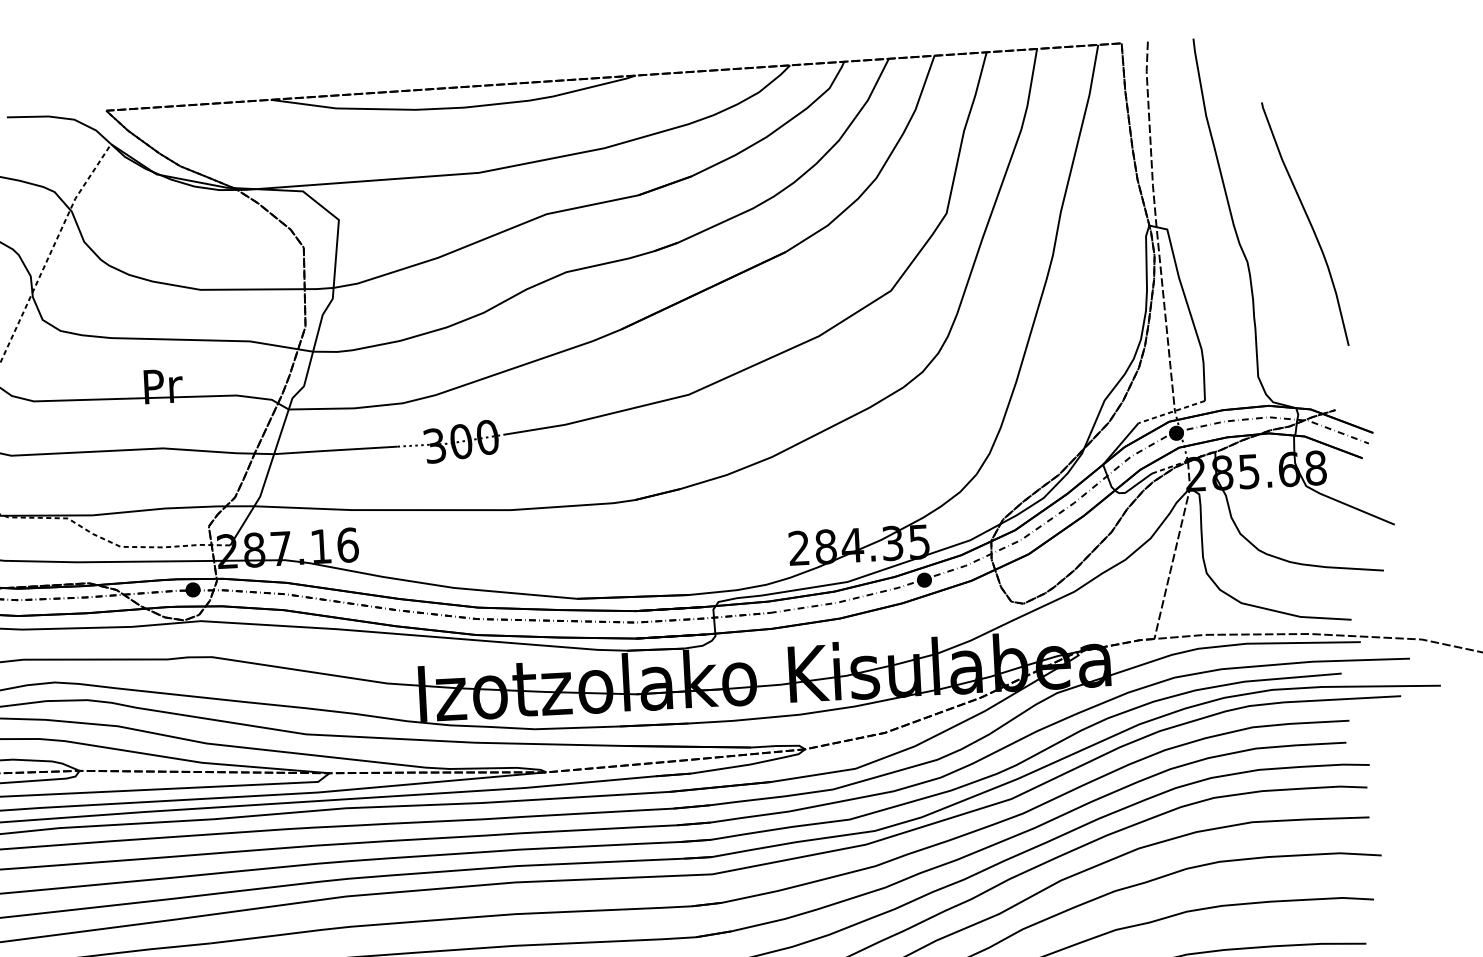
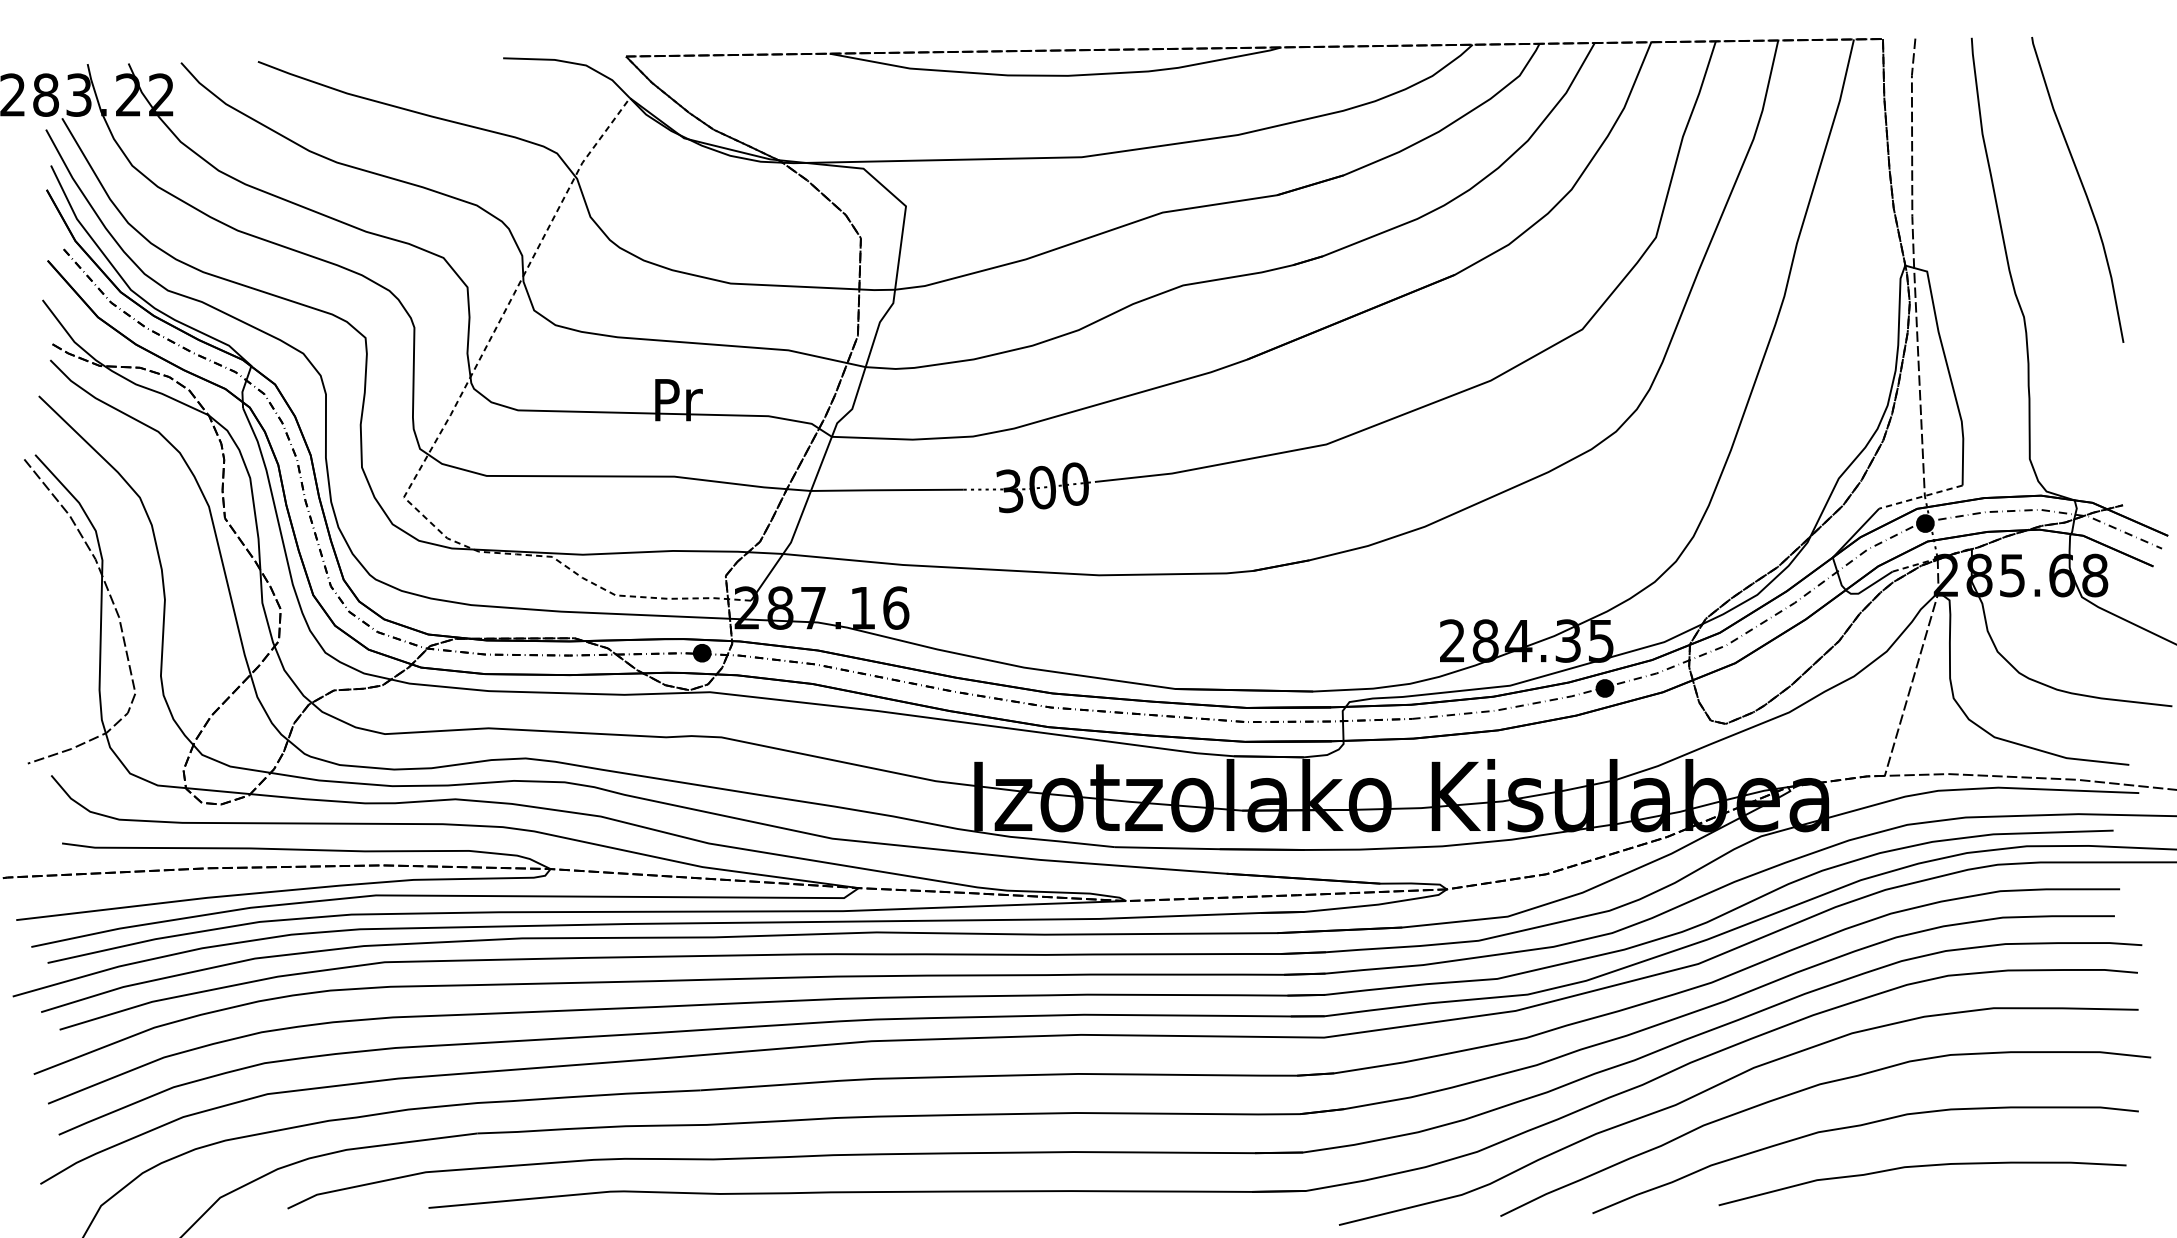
curve: (1309, 222) -> (2082, 188), moved

